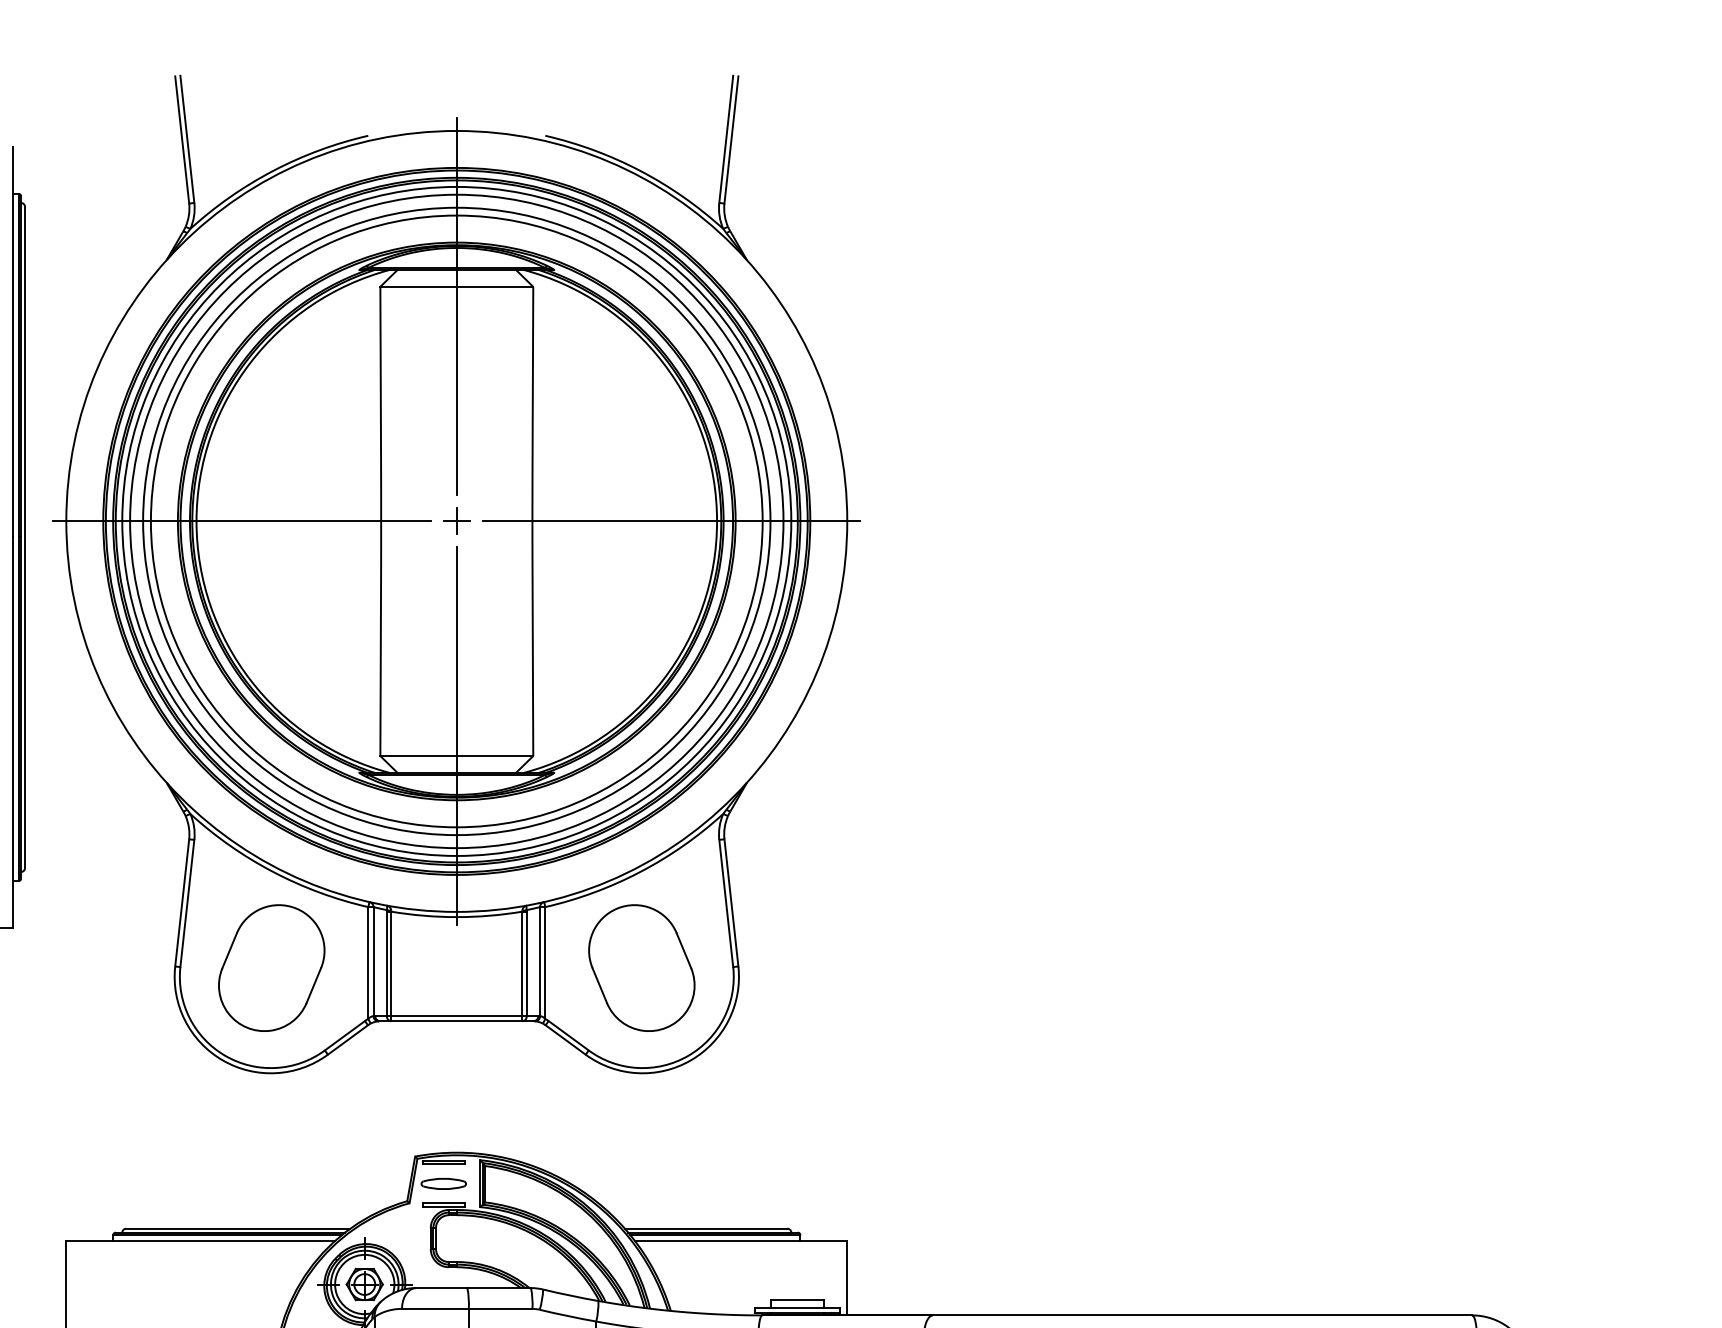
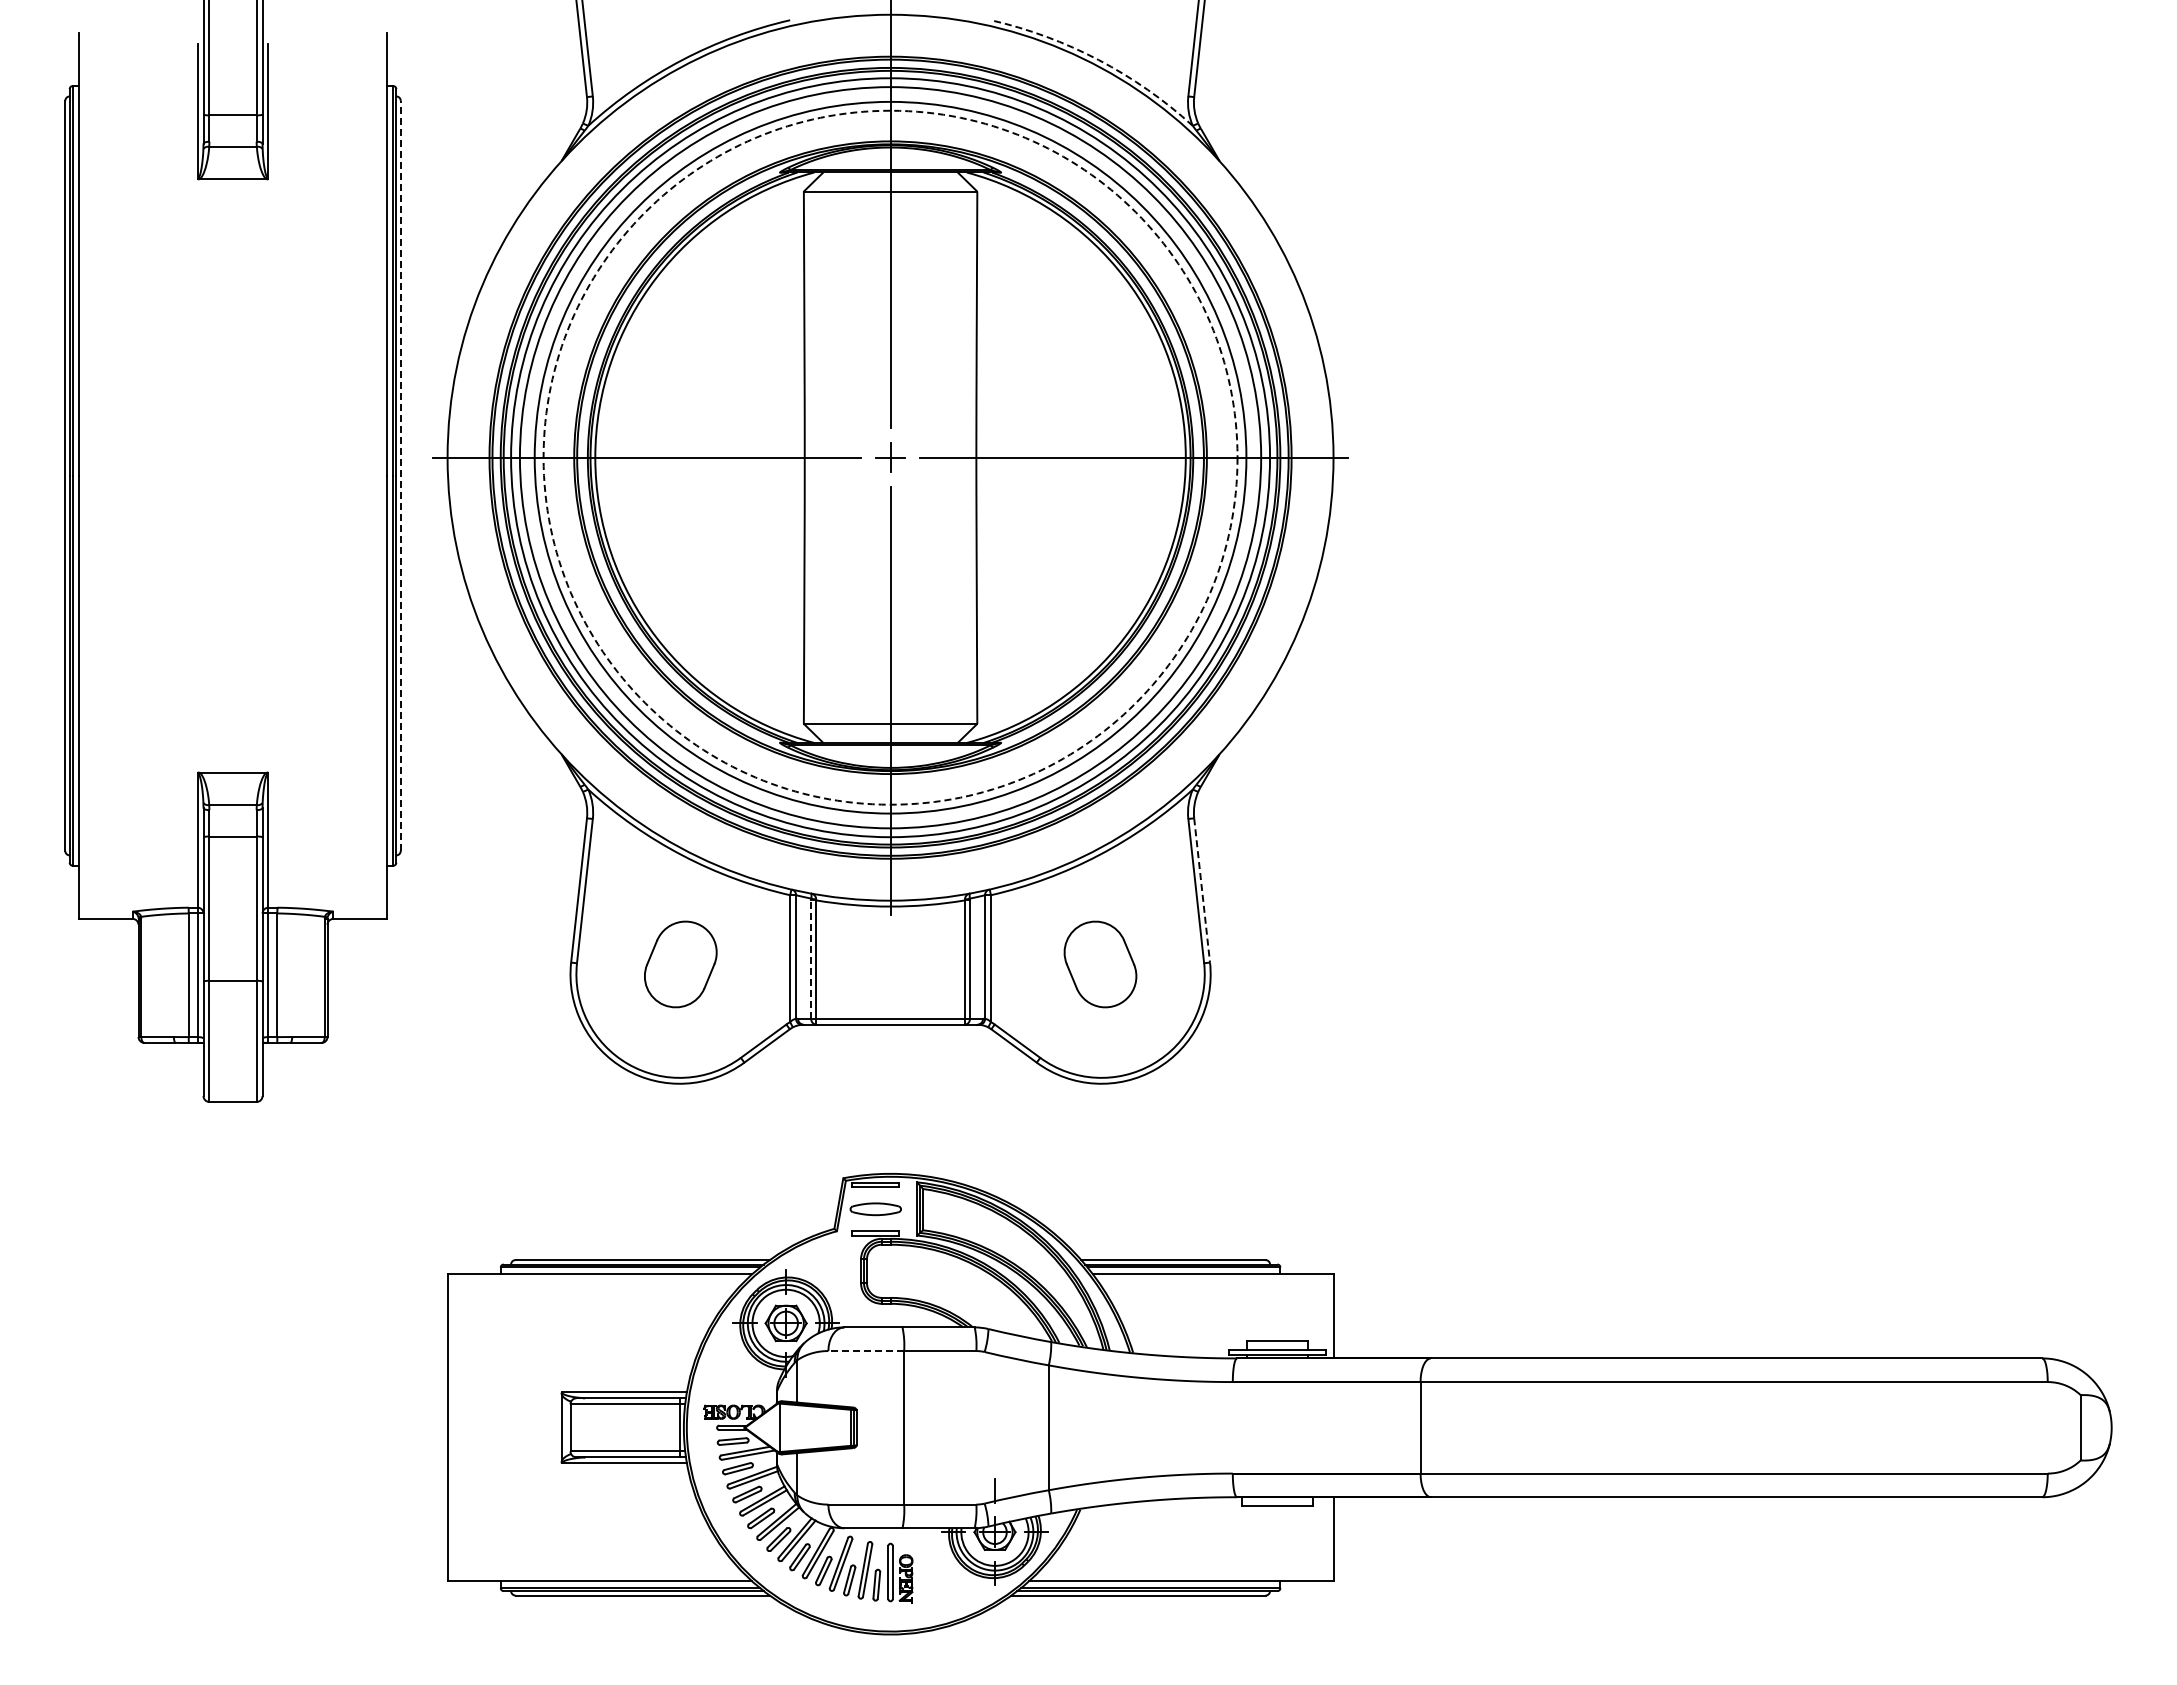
arc: (640, 171) -> (1098, 60), solid -> dashed
circle: (456, 521) -> (890, 457), solid -> dashed
line: (24, 537) -> (400, 475), solid -> dashed
line: (731, 902) -> (1202, 890), solid -> dashed
line: (387, 963) -> (811, 959), solid -> dashed
part: (271, 968) -> (680, 964), size x0.6
part: (641, 968) -> (1100, 964), size x0.6
line: (435, 1309) -> (866, 1351), solid -> dashed

